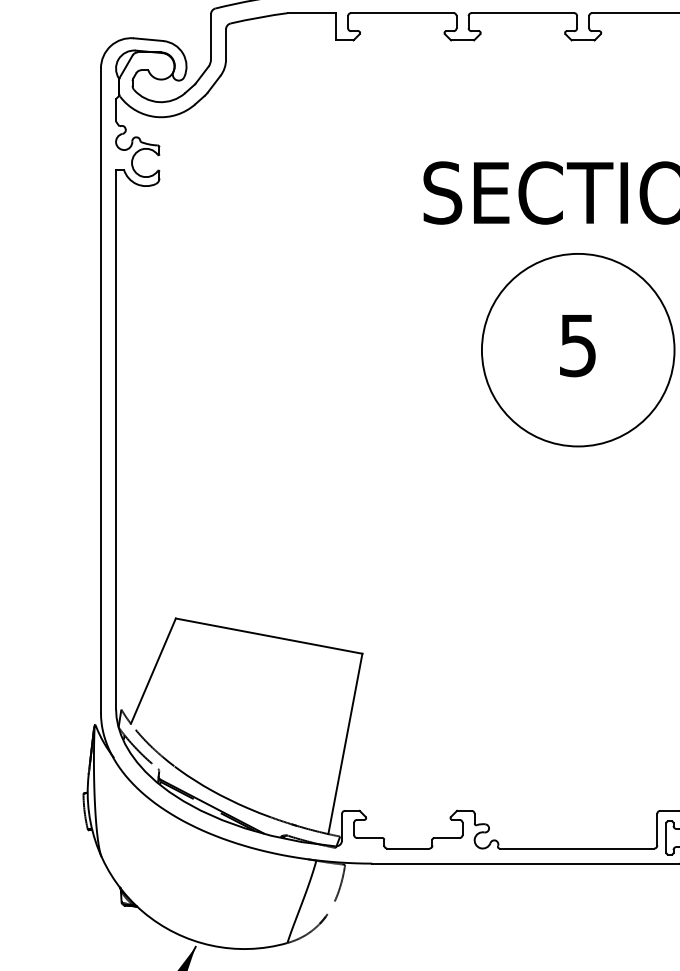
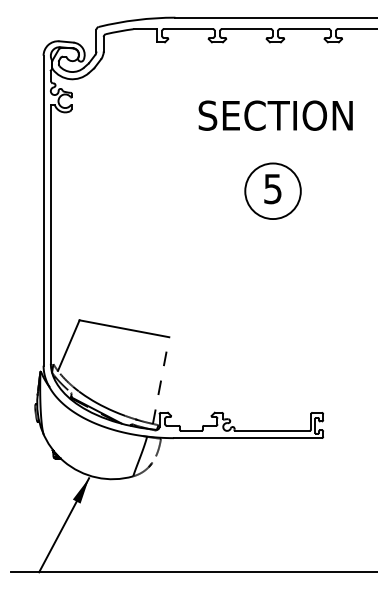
circle: (577, 348) -> (272, 190), size x0.6
line: (346, 743) -> (161, 380), solid -> dashed

